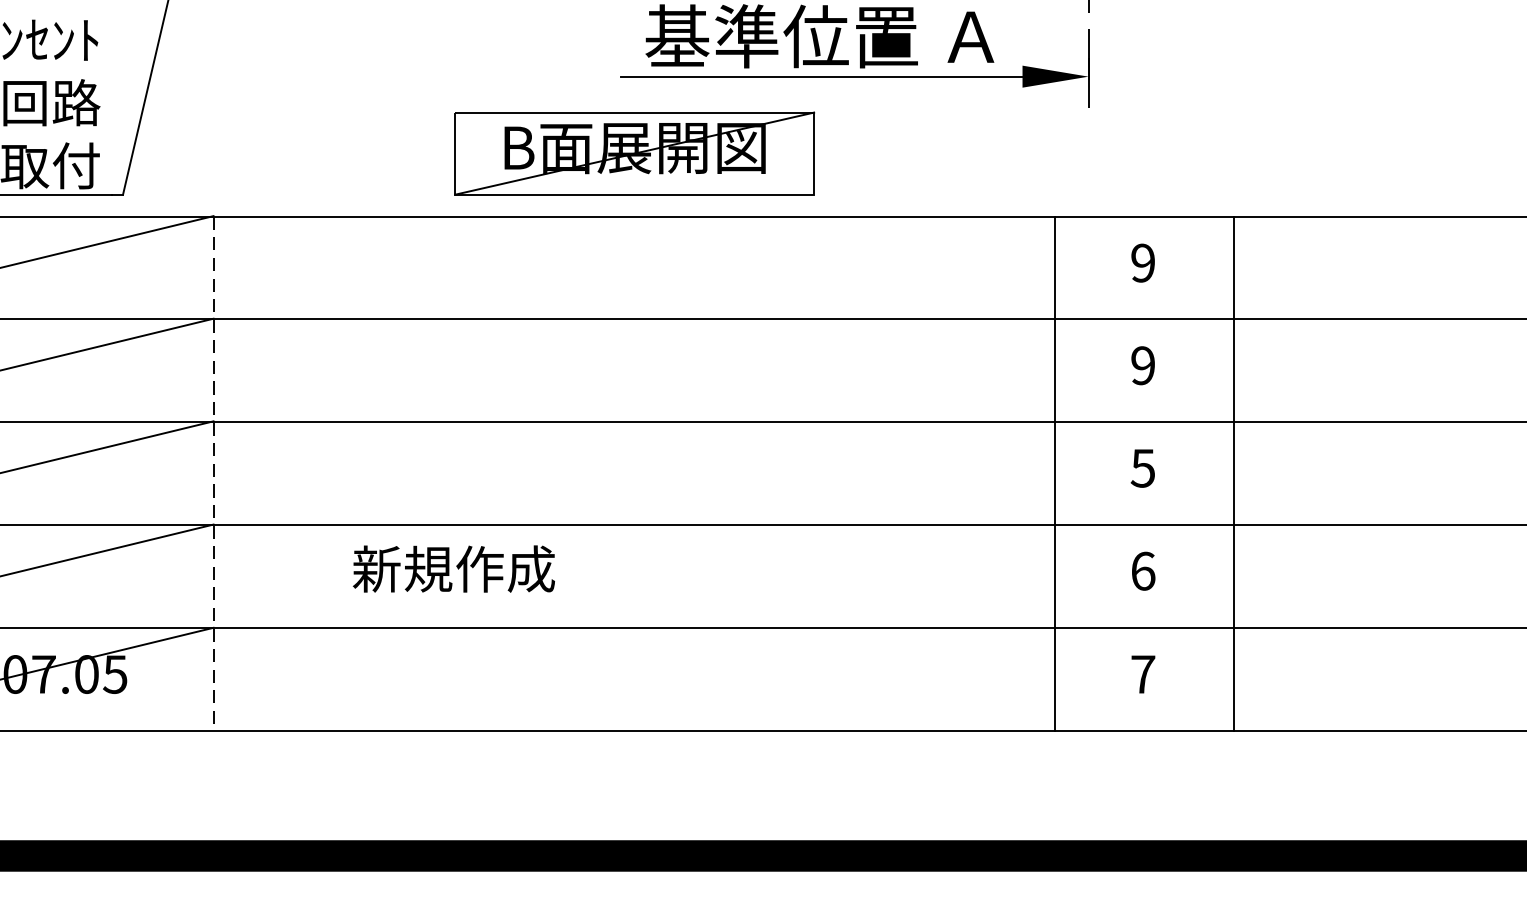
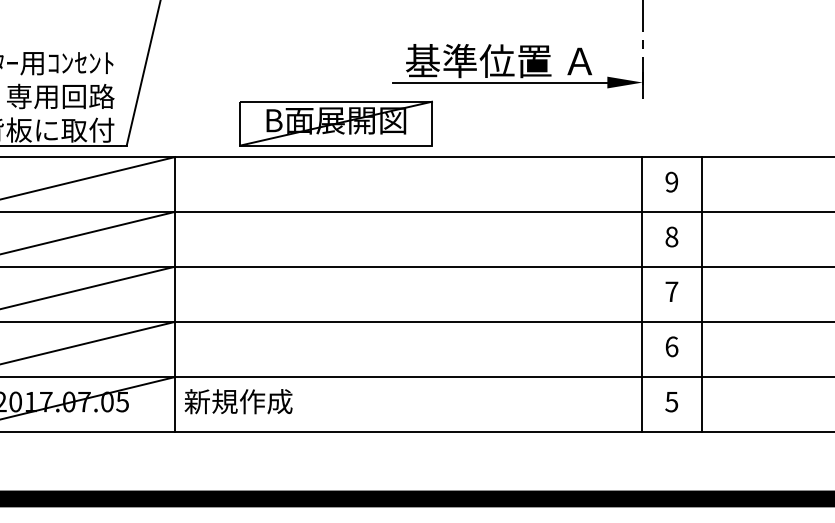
part: (633, 153) -> (335, 123), moved
text: (1142, 364) -> (671, 236), 9 -> 8
text: (1142, 467) -> (671, 291), 5 -> 7
line: (1054, 473) -> (641, 294), moved
line: (1234, 473) -> (702, 294), moved
line: (214, 475) -> (175, 295), dashed -> solid
text: (453, 568) -> (238, 401), moved
text: (1142, 675) -> (671, 402), 7 -> 5

